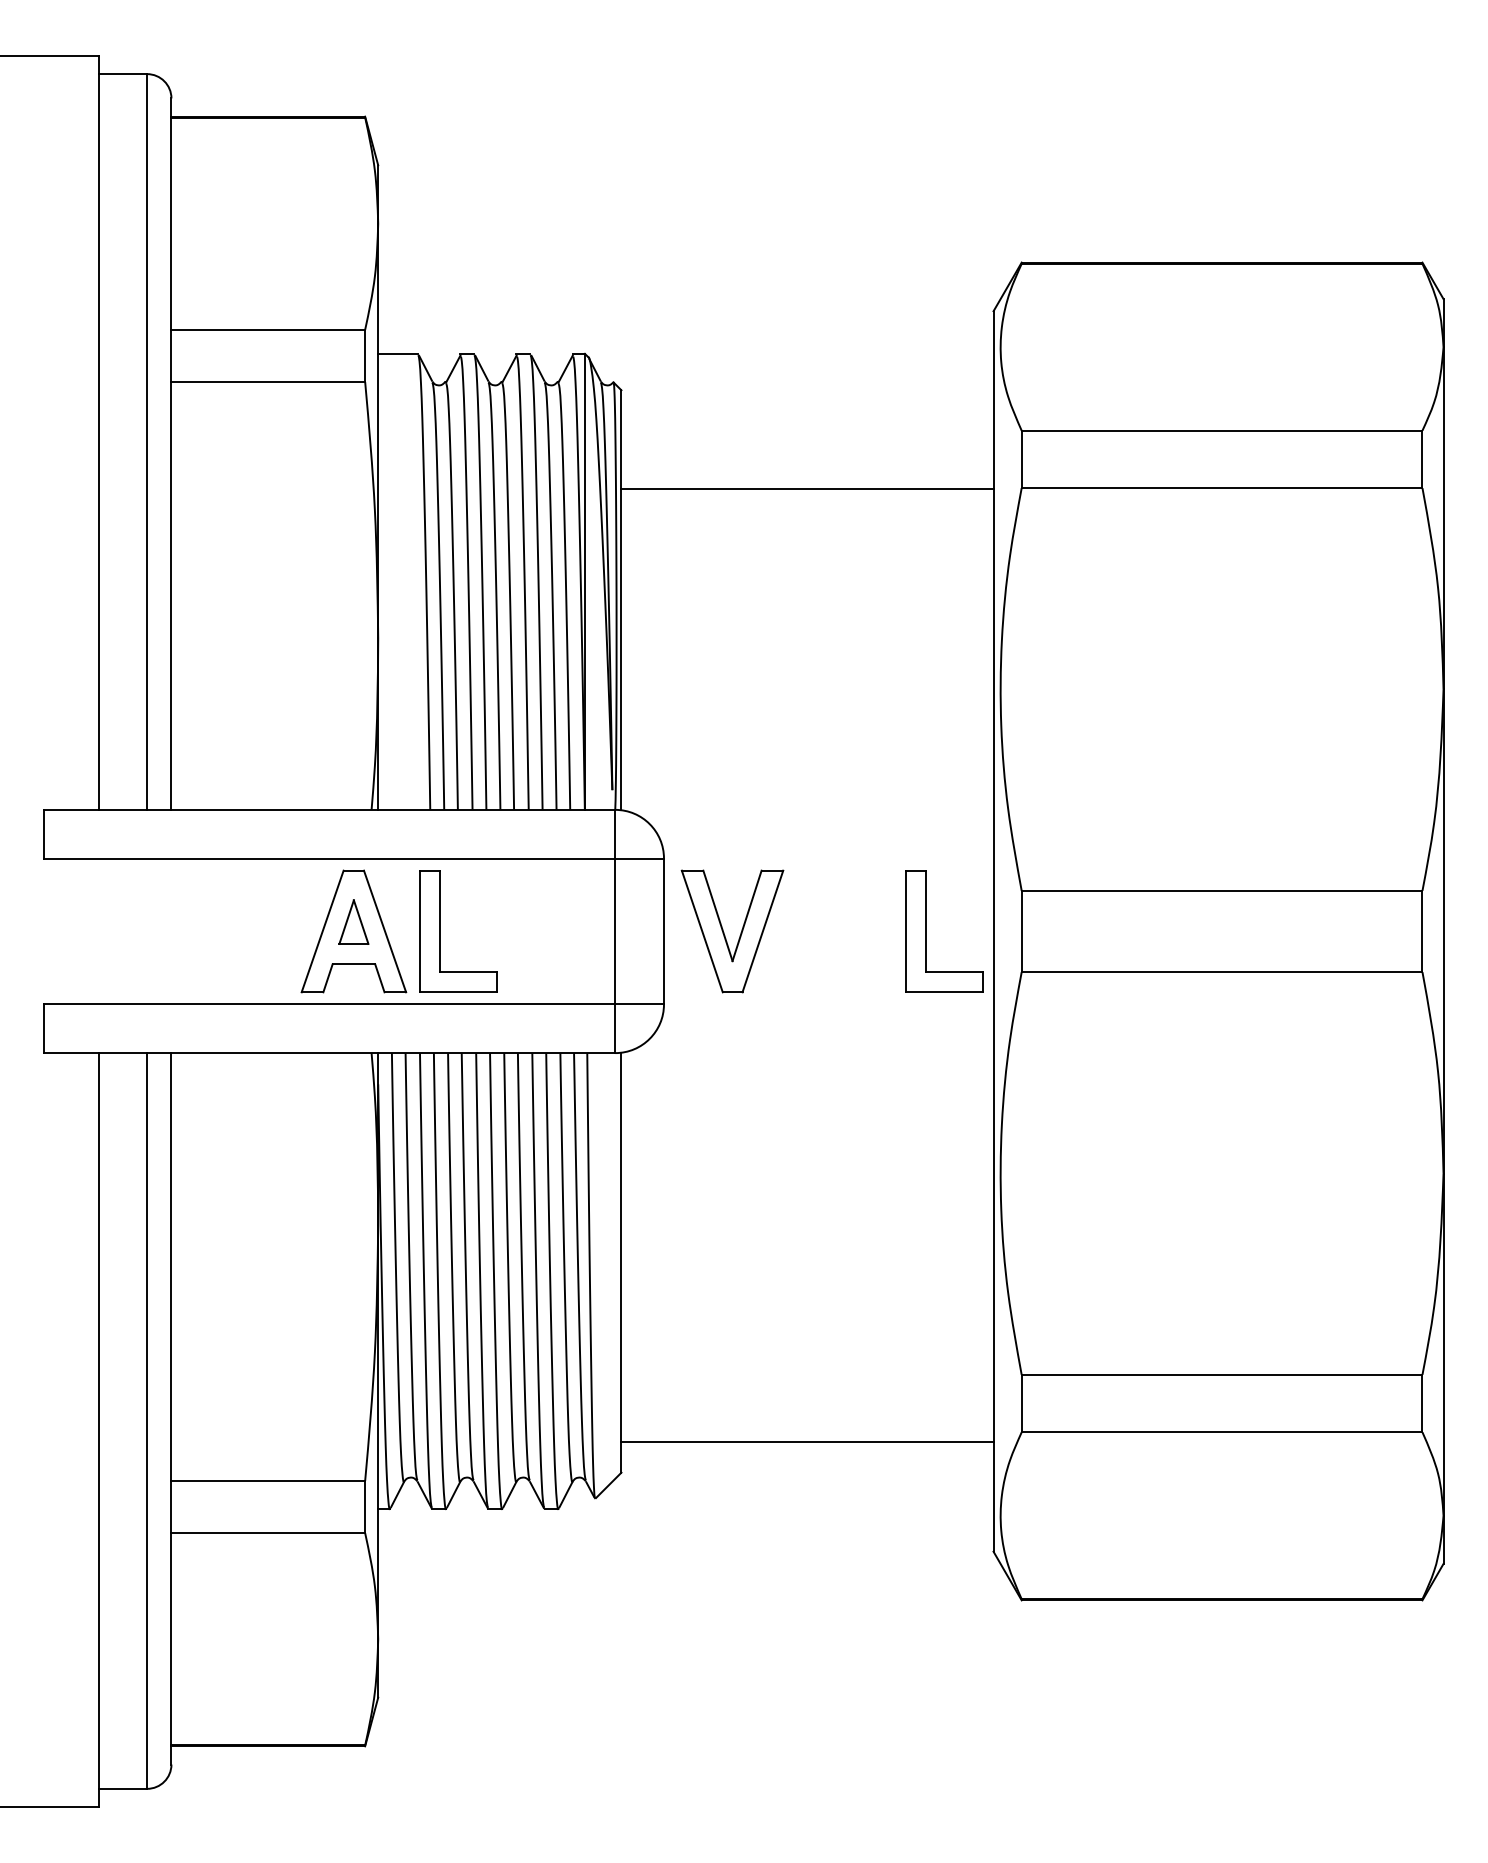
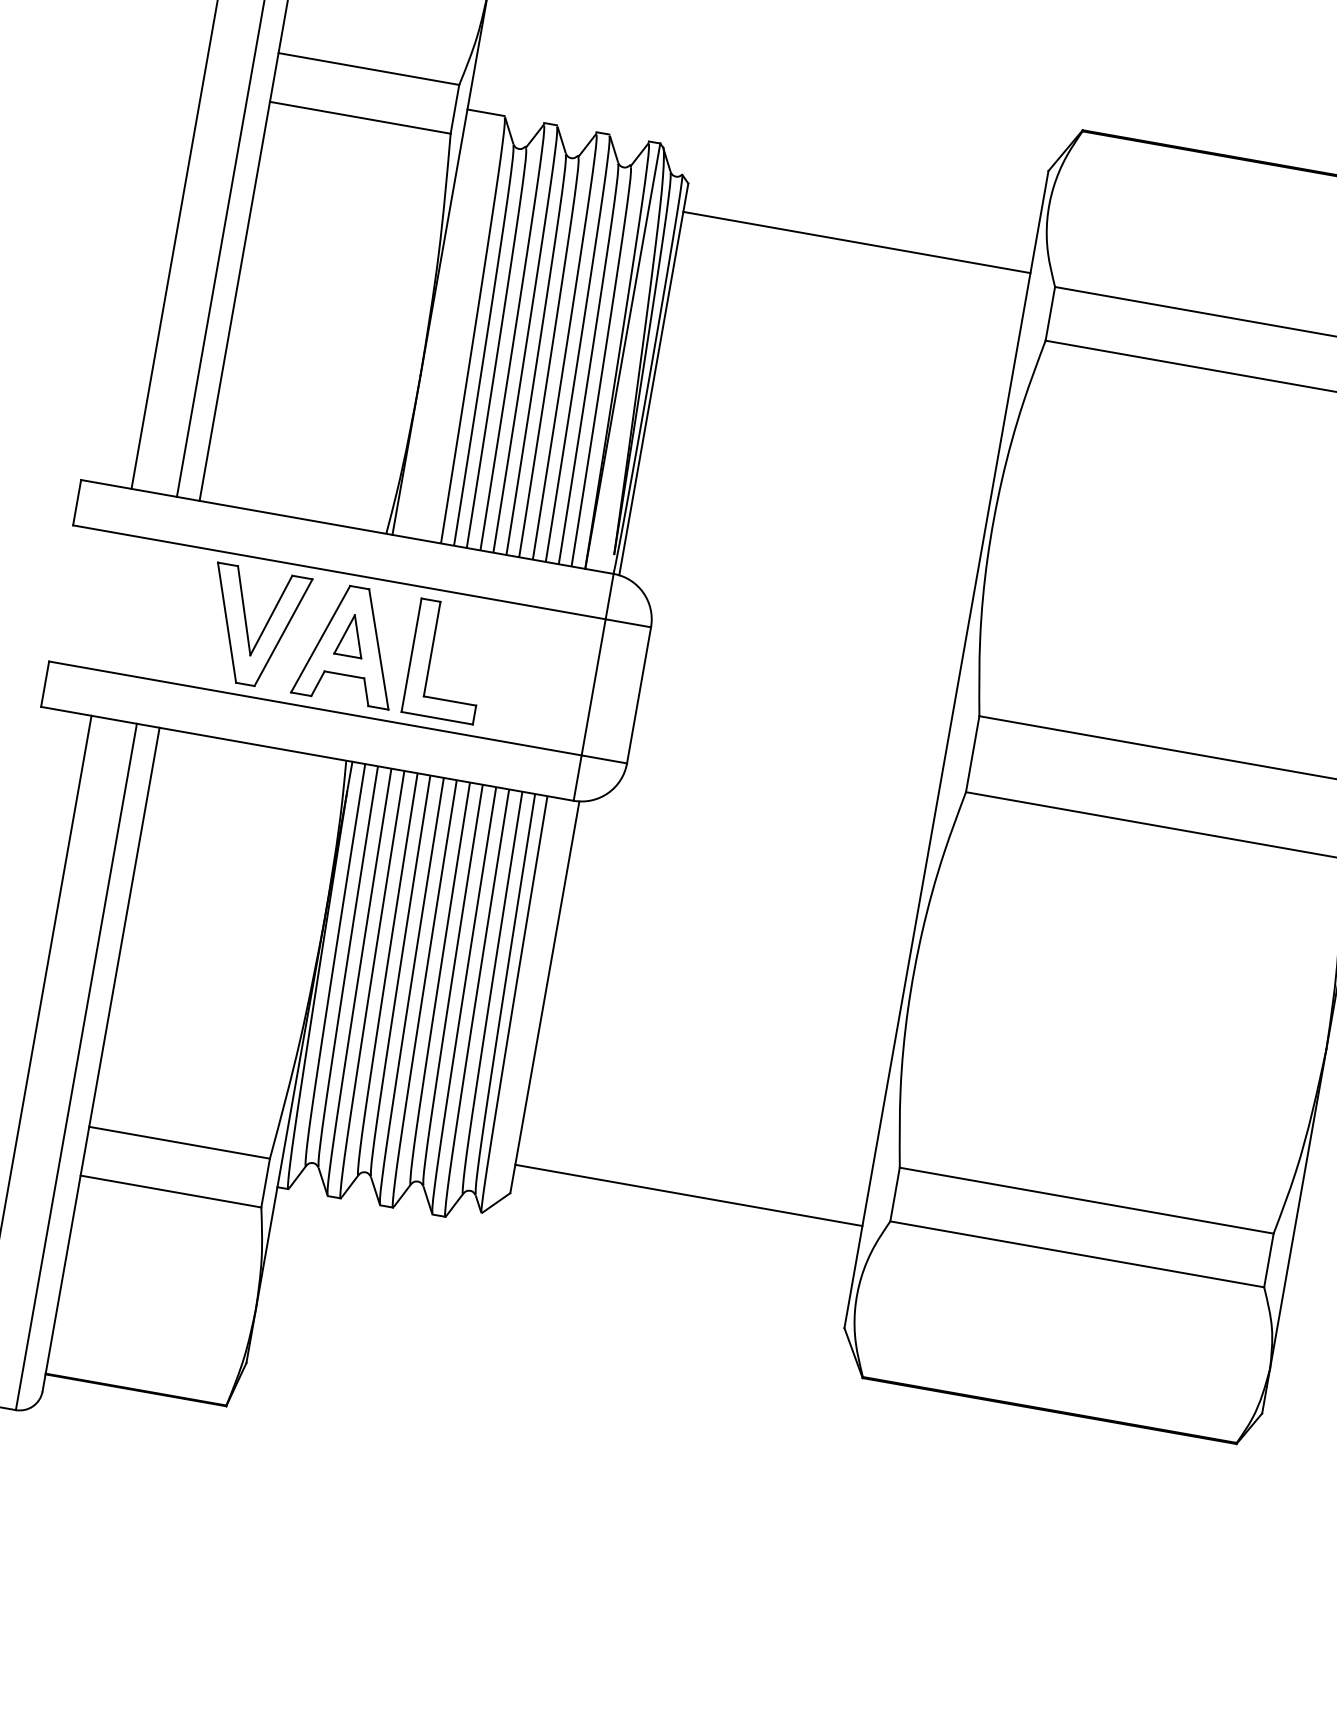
line: (807, 488) -> (856, 242), moved
part: (926, 931) -> (883, 738), removed
part: (724, 932) -> (247, 627), moved

